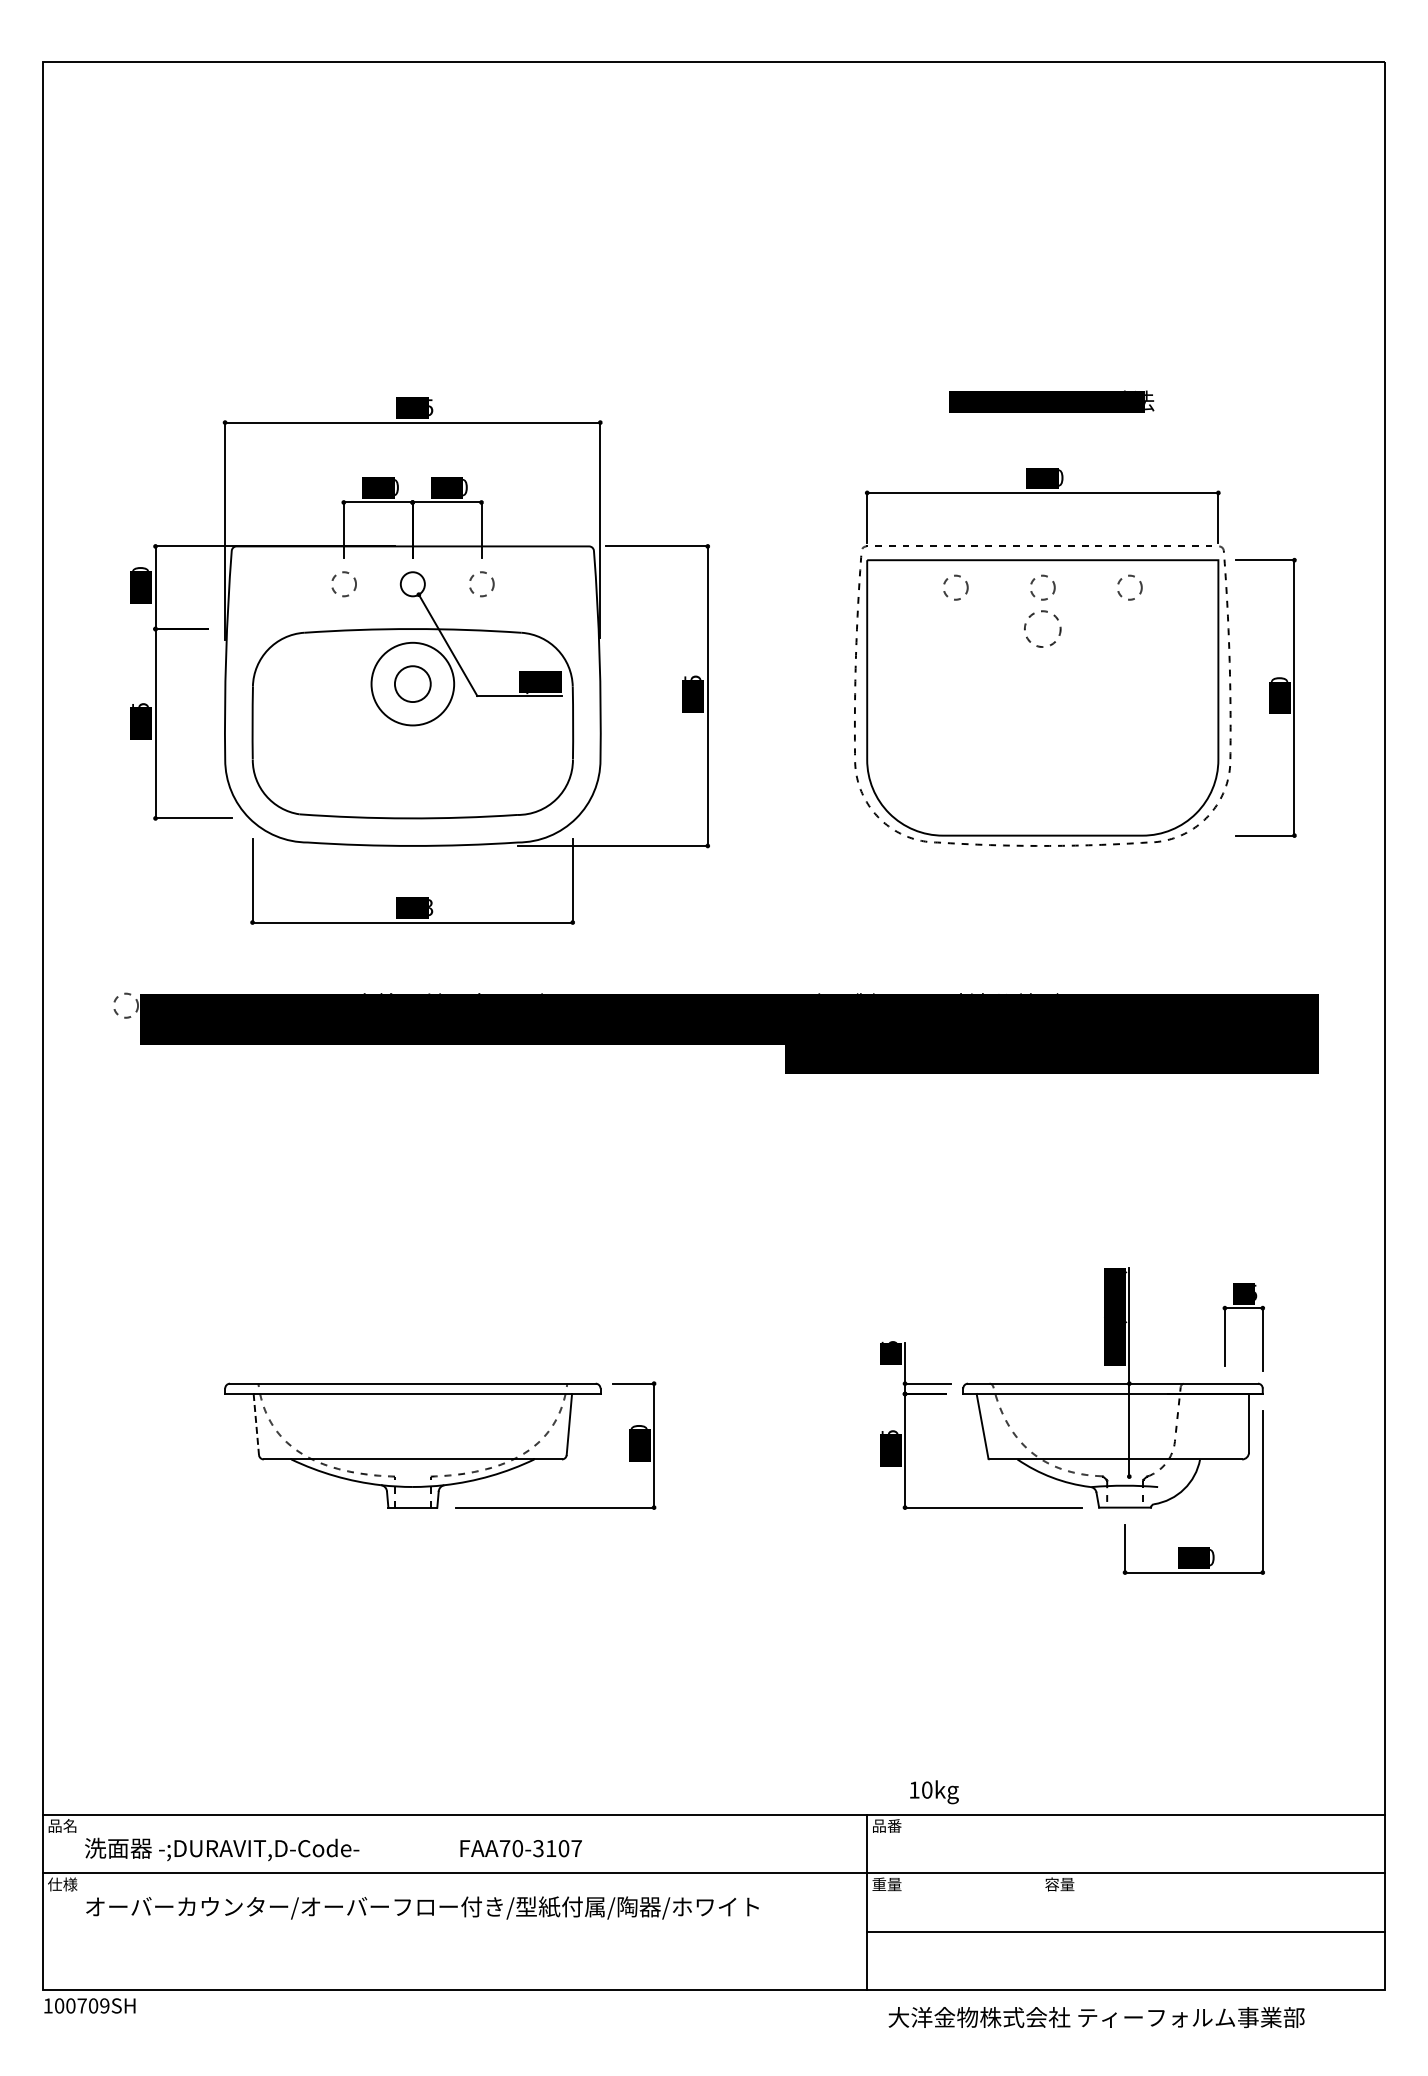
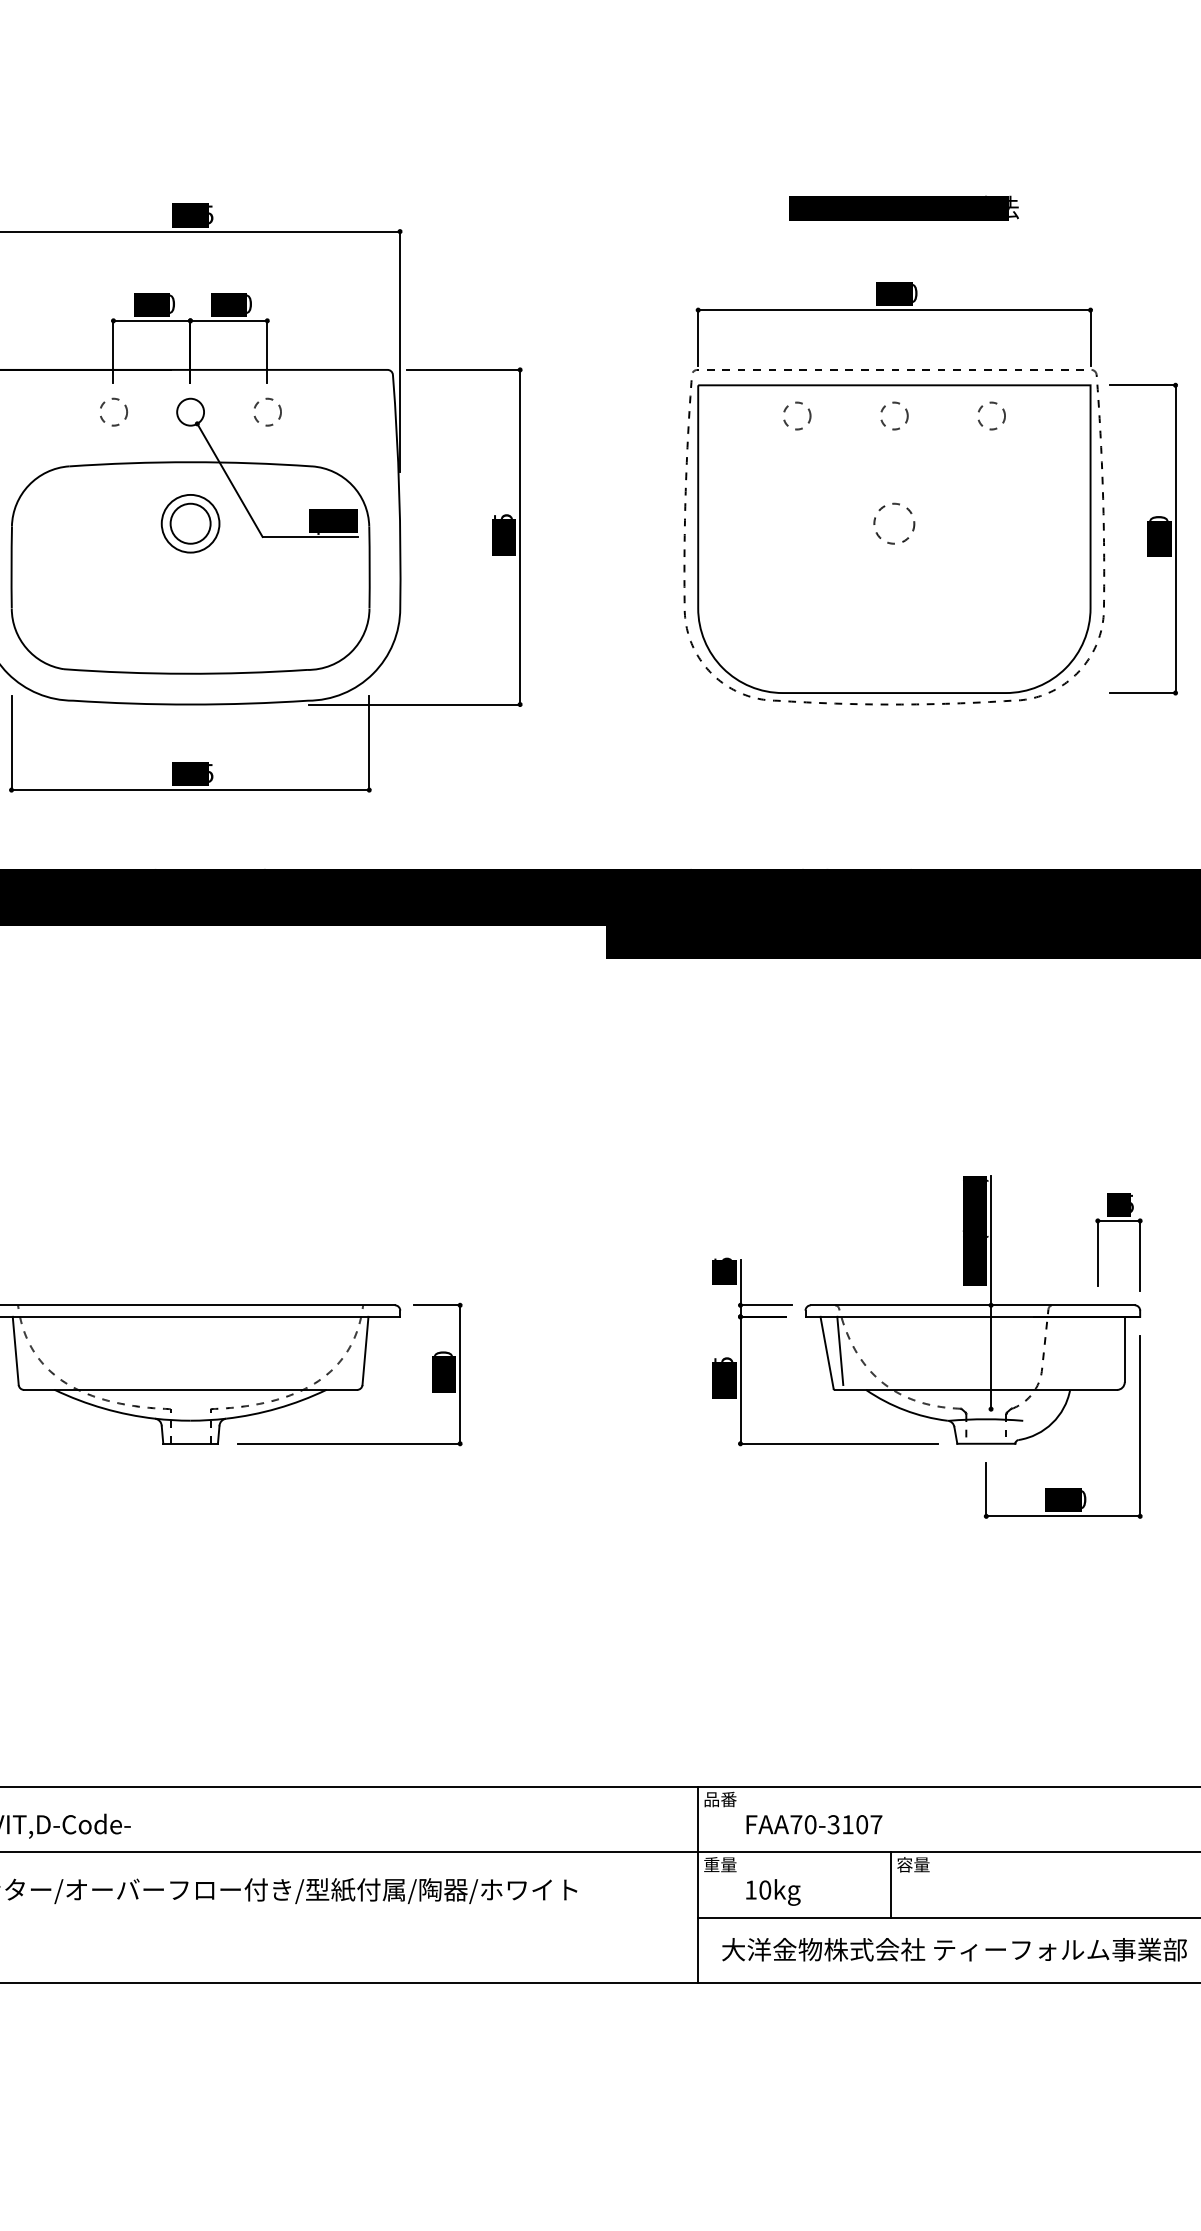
circle: (1042, 628) -> (894, 523), moved
circle: (412, 683) -> (190, 523), size x0.62
text: (431, 907) -> (211, 773), 553 -> 465
line: (256, 1424) -> (15, 1350), dashed -> solid
line: (994, 1424) -> (840, 1350), added
text: (934, 1792) -> (773, 1892), moved
text: (520, 1848) -> (813, 1824), moved
line: (1039, 1902) -> (890, 1884), added
text: (1096, 2017) -> (954, 1949), moved

